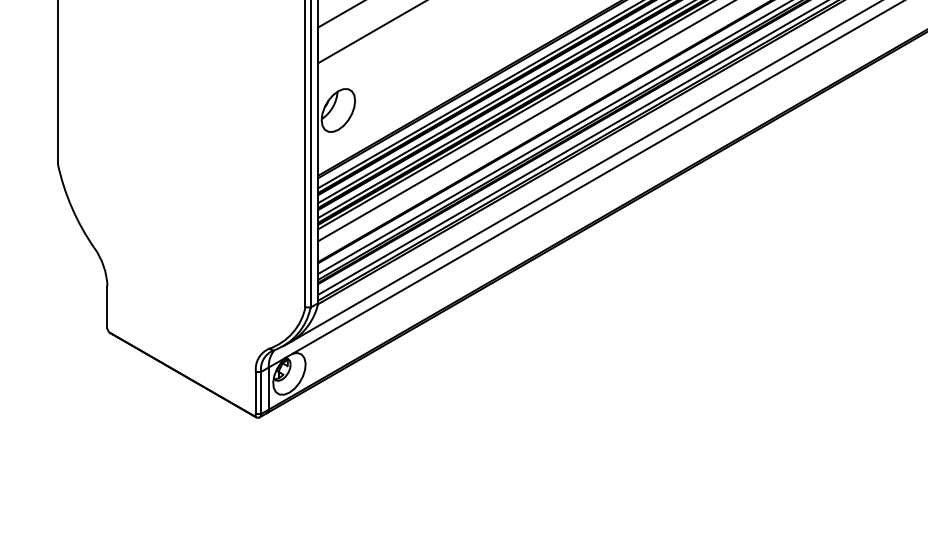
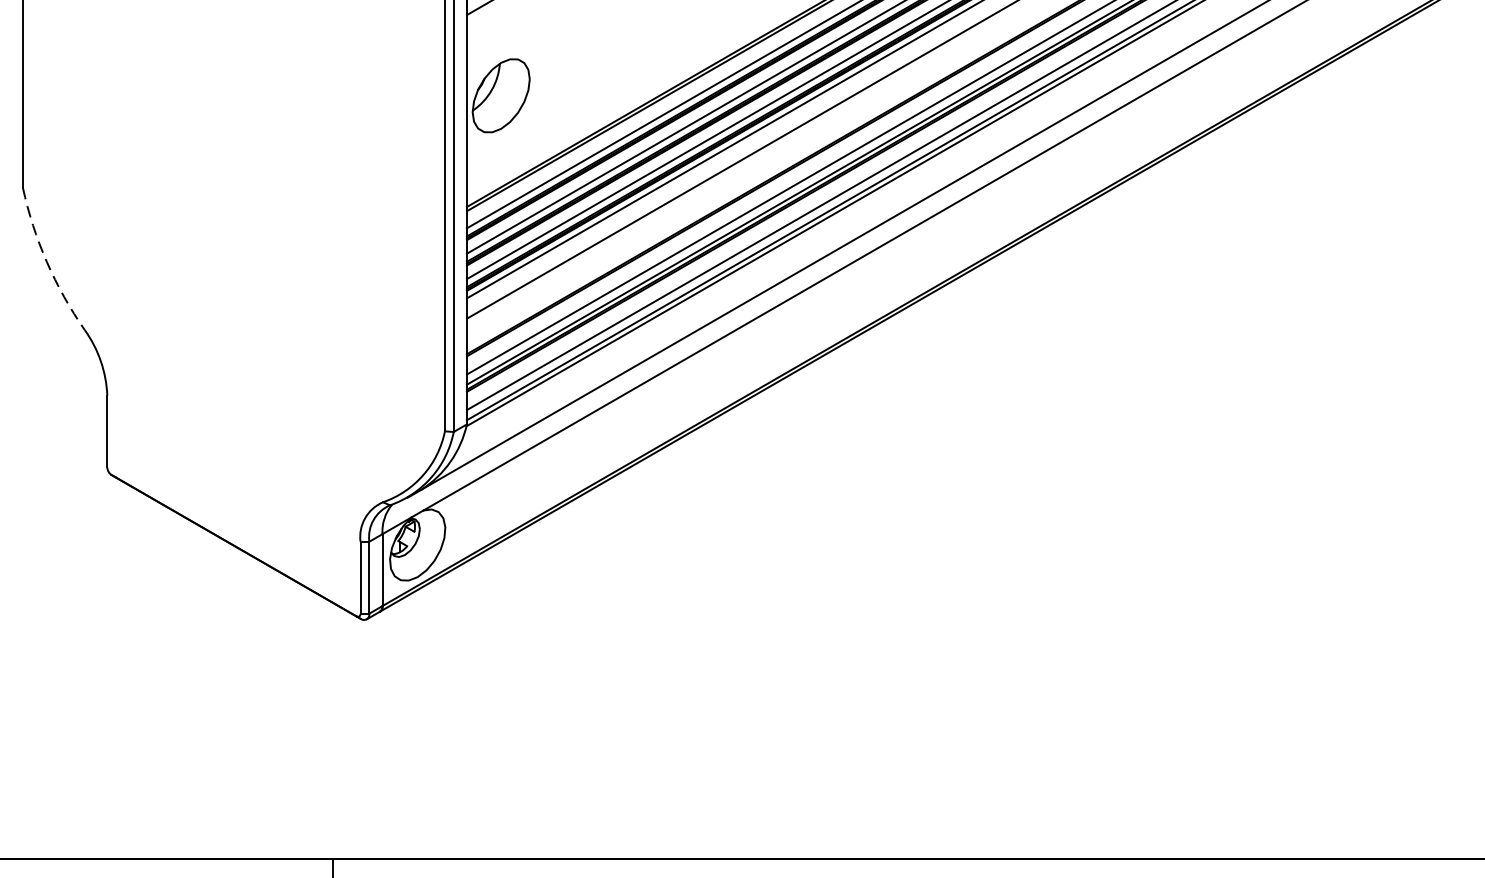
arc: (72, 207) -> (47, 261), solid -> dashed

